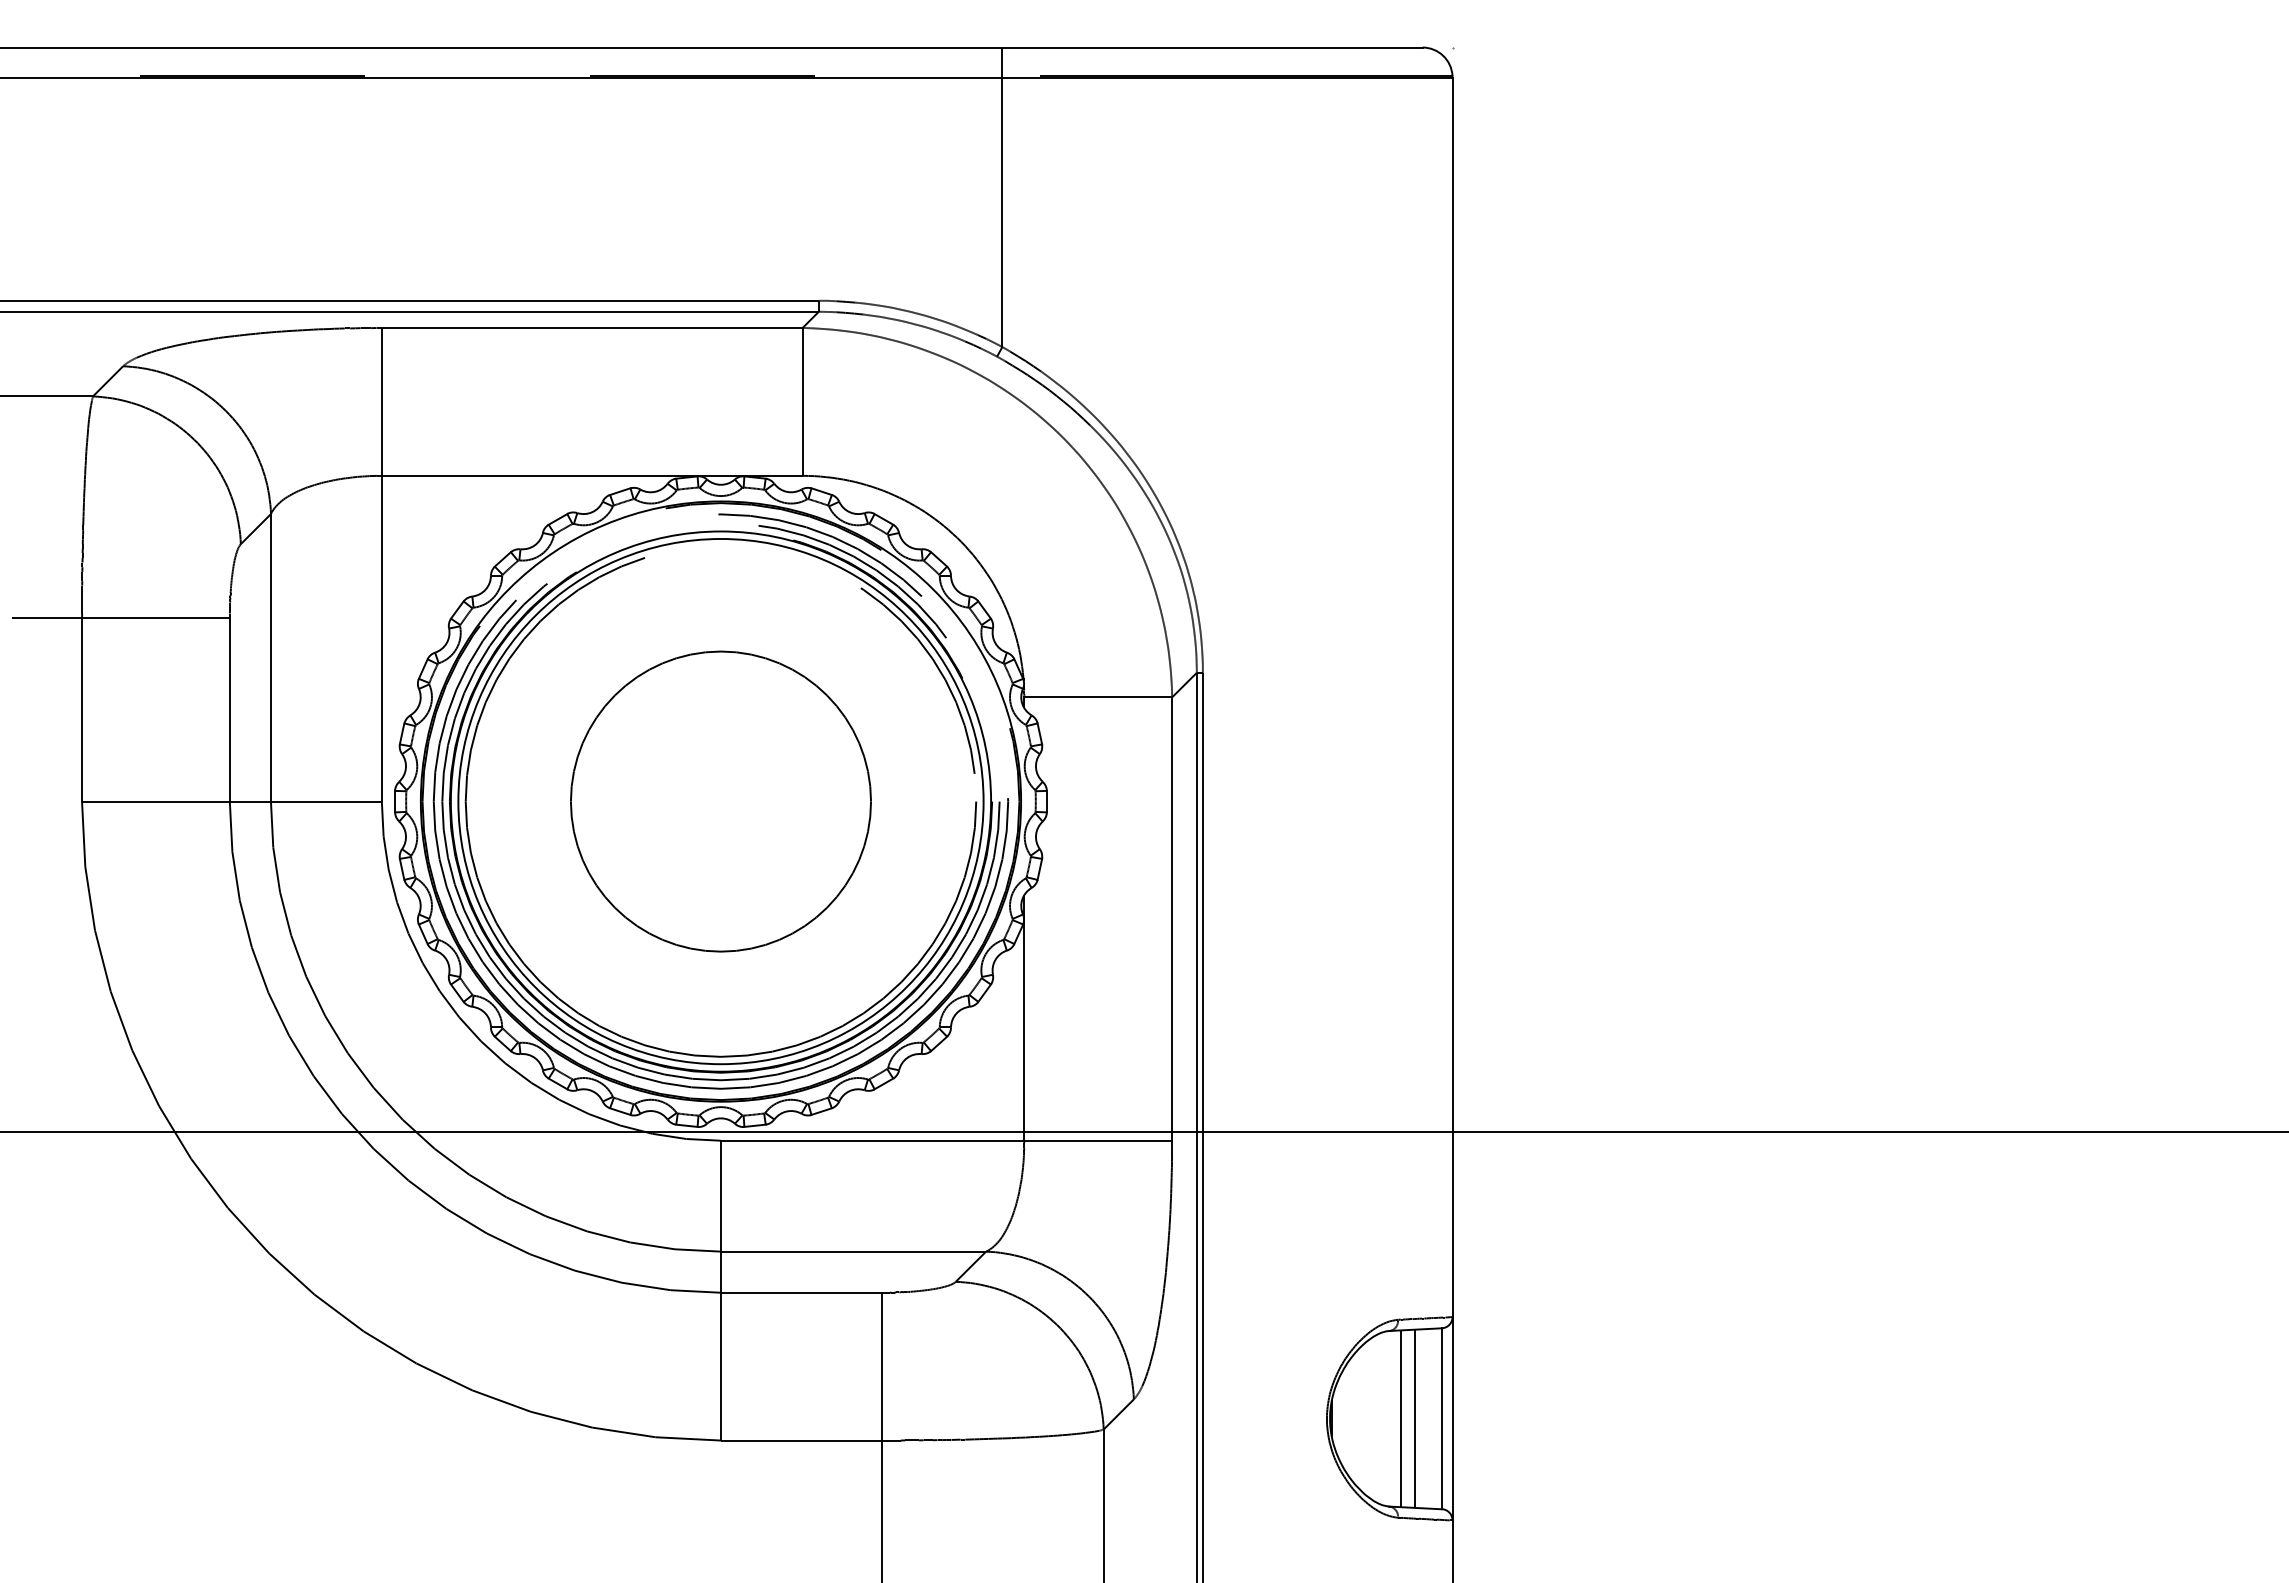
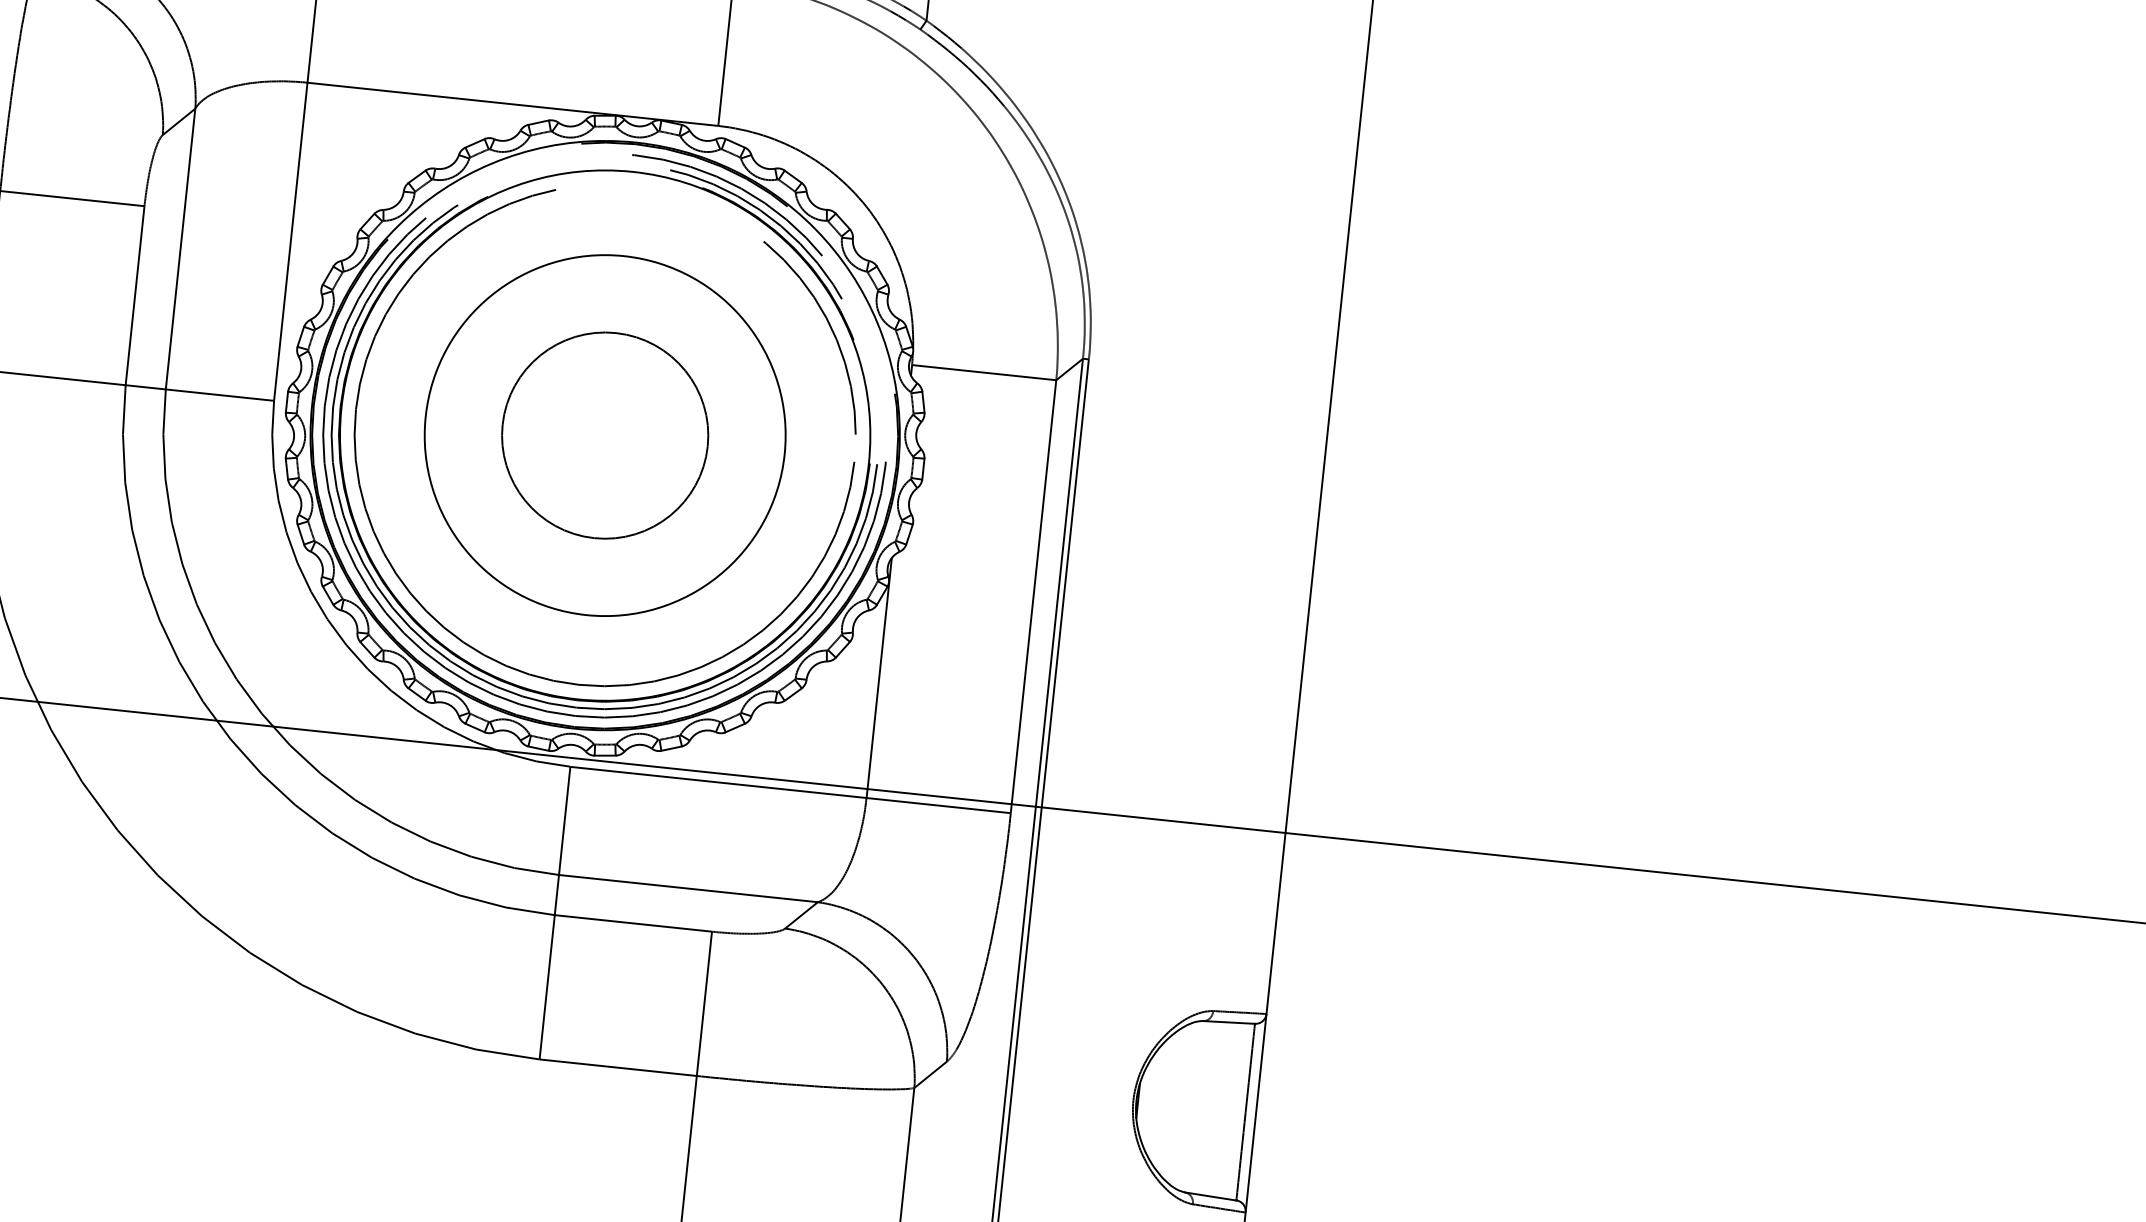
circle: (720, 801) -> (604, 435), size x0.7
circle: (720, 801) -> (604, 435), size x0.7
line: (1400, 1418) -> (1205, 1107), removed
line: (1415, 1418) -> (1219, 1109), removed

